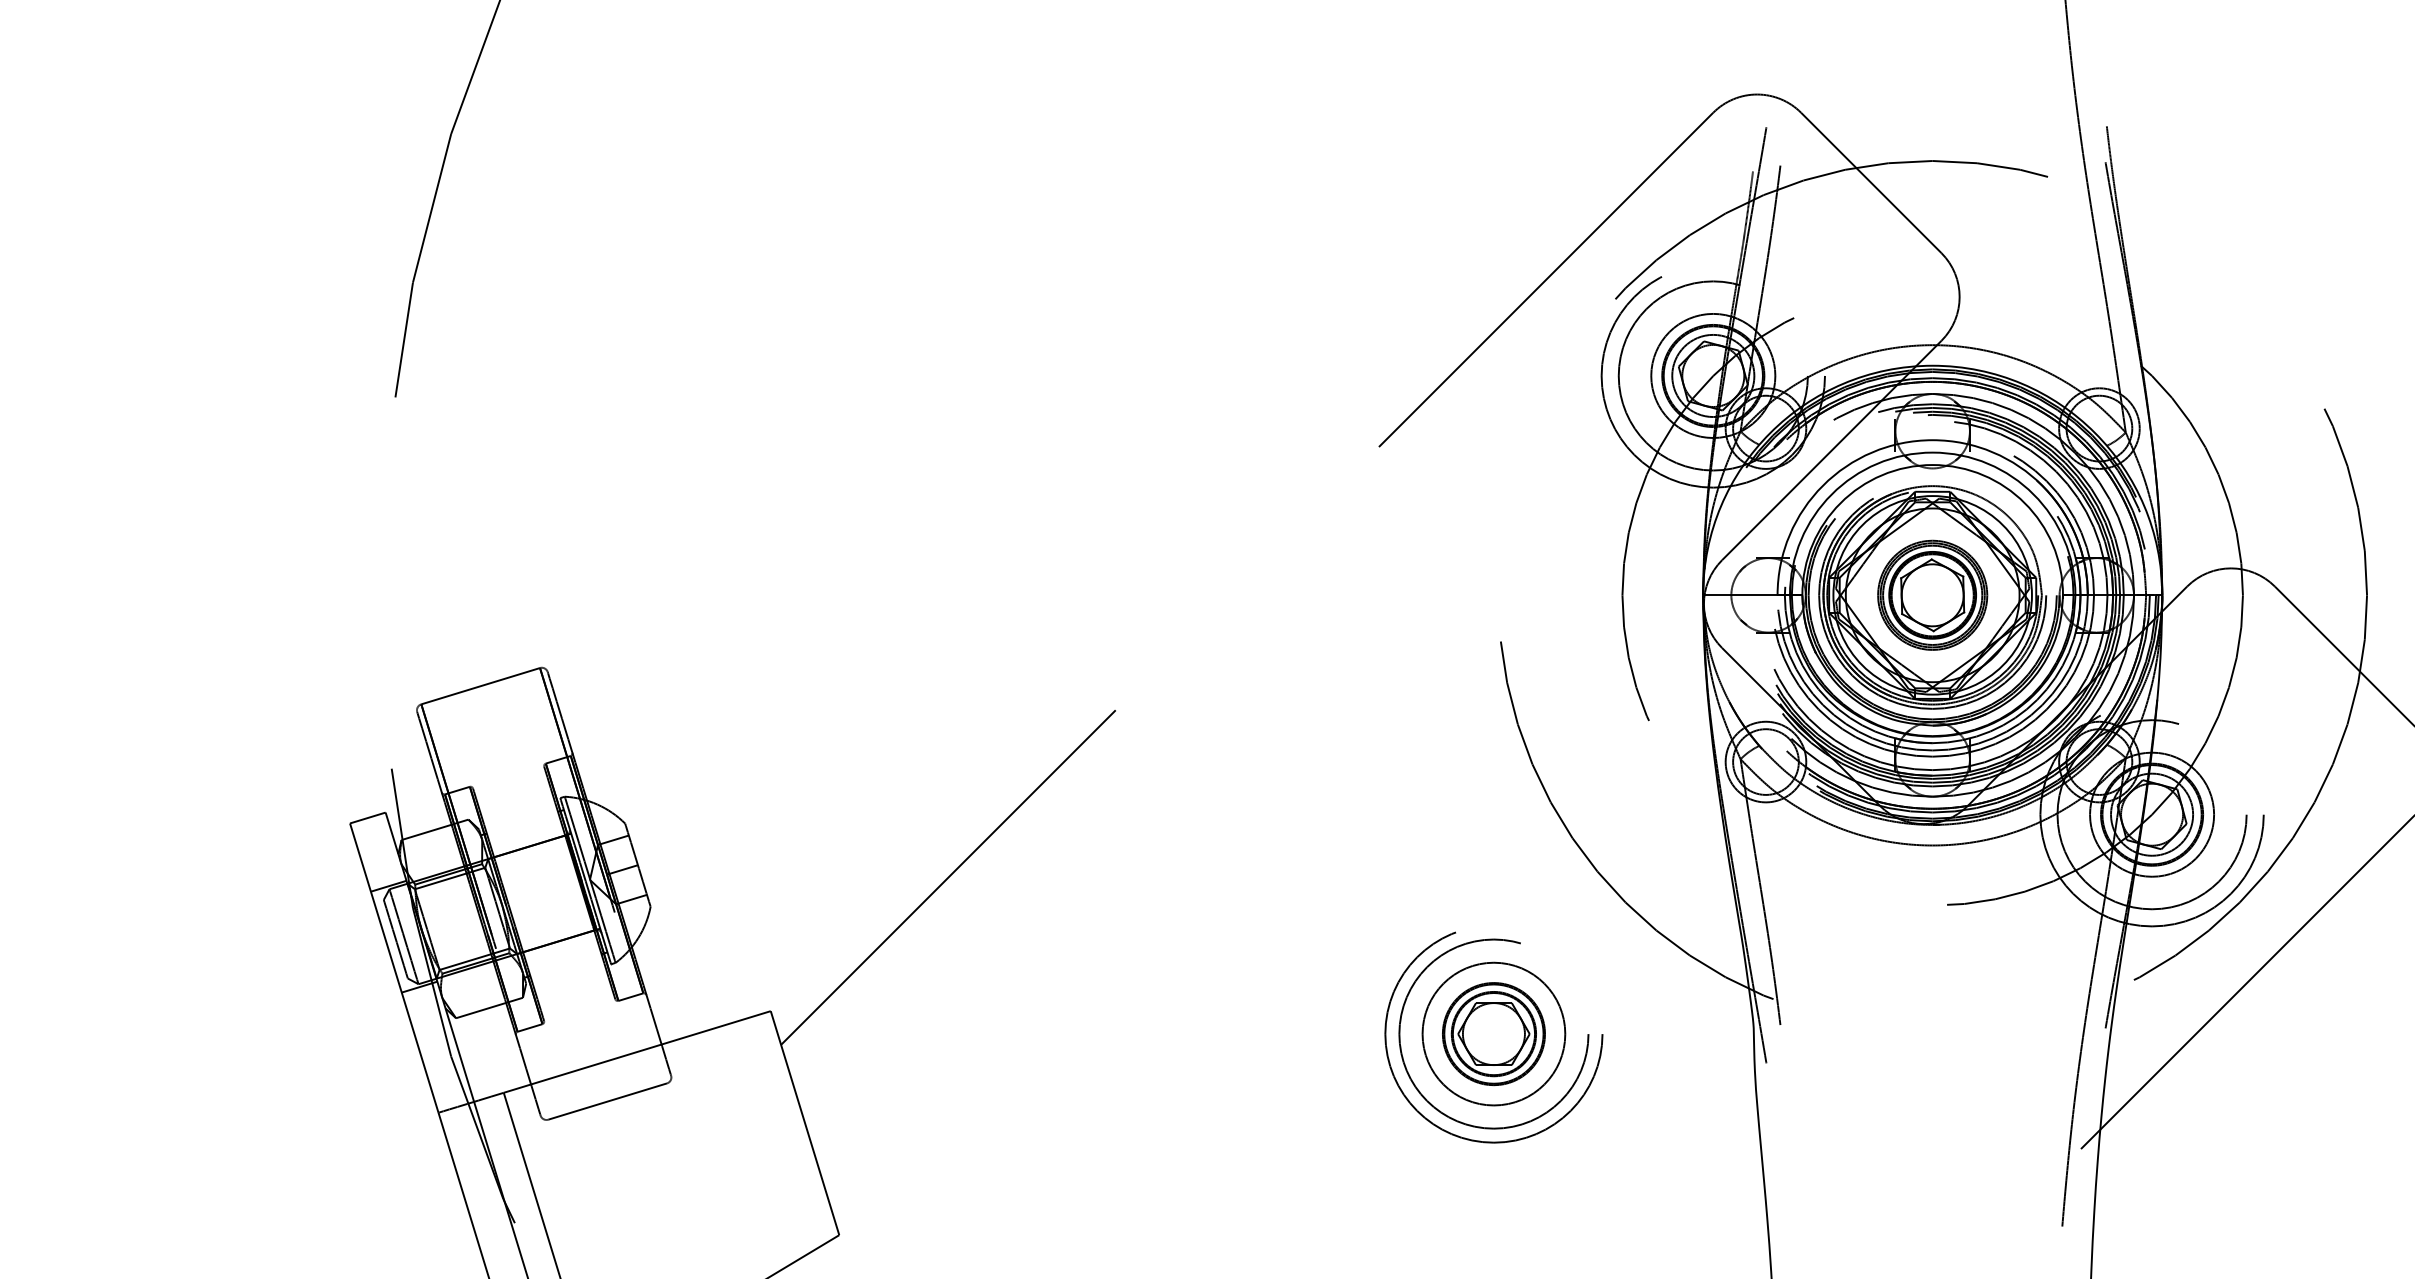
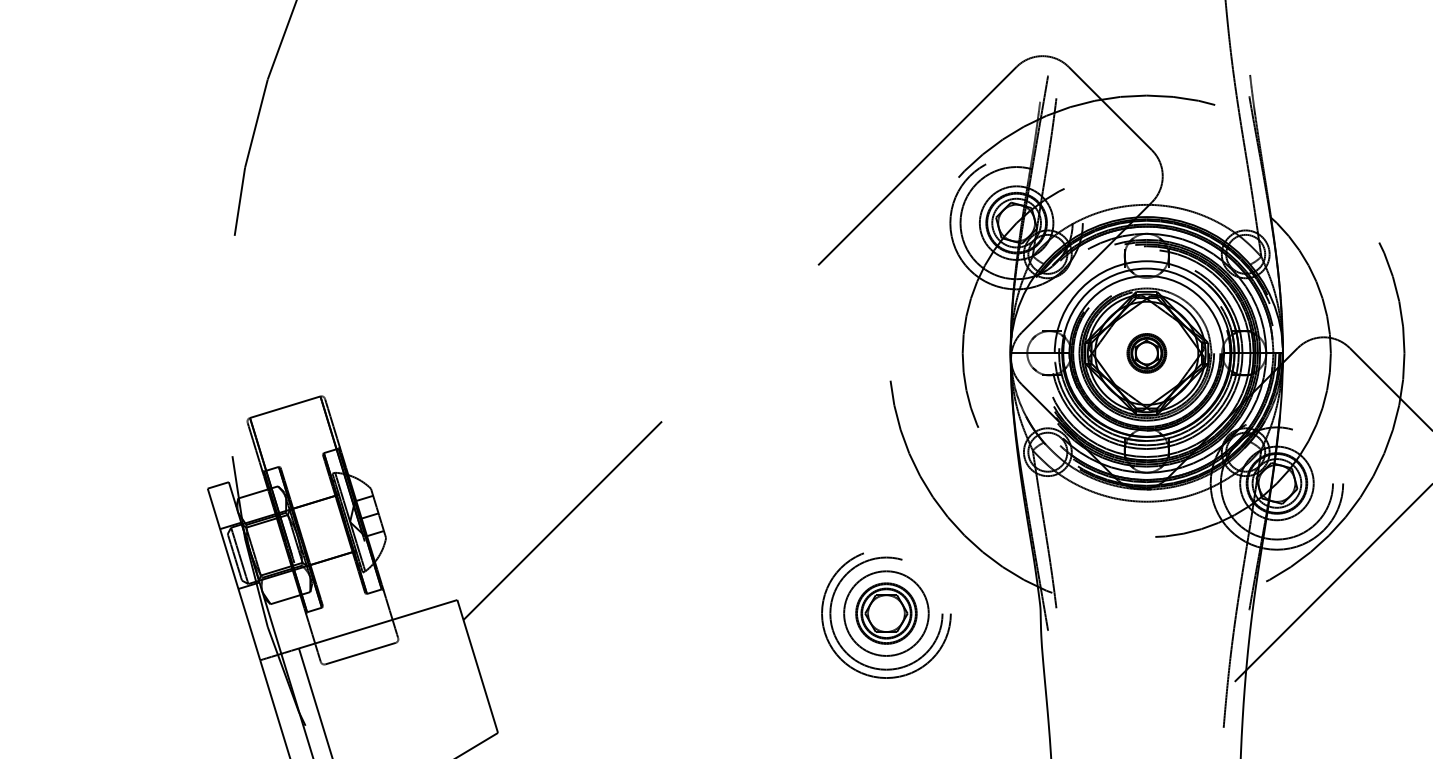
part: (1932, 595) -> (1146, 353), size x0.6

